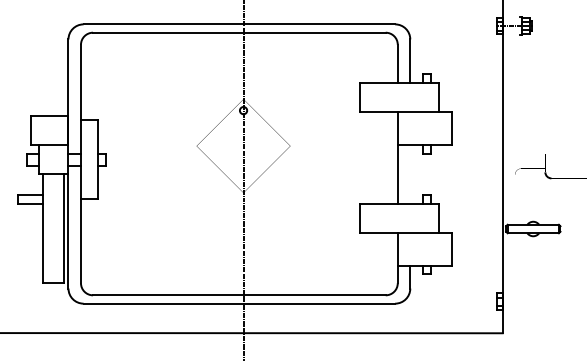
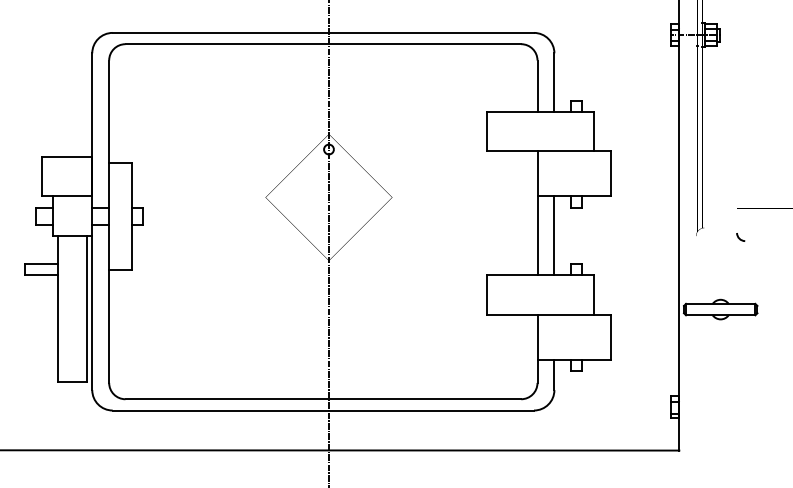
line: (410, 174) -> (554, 235), added

